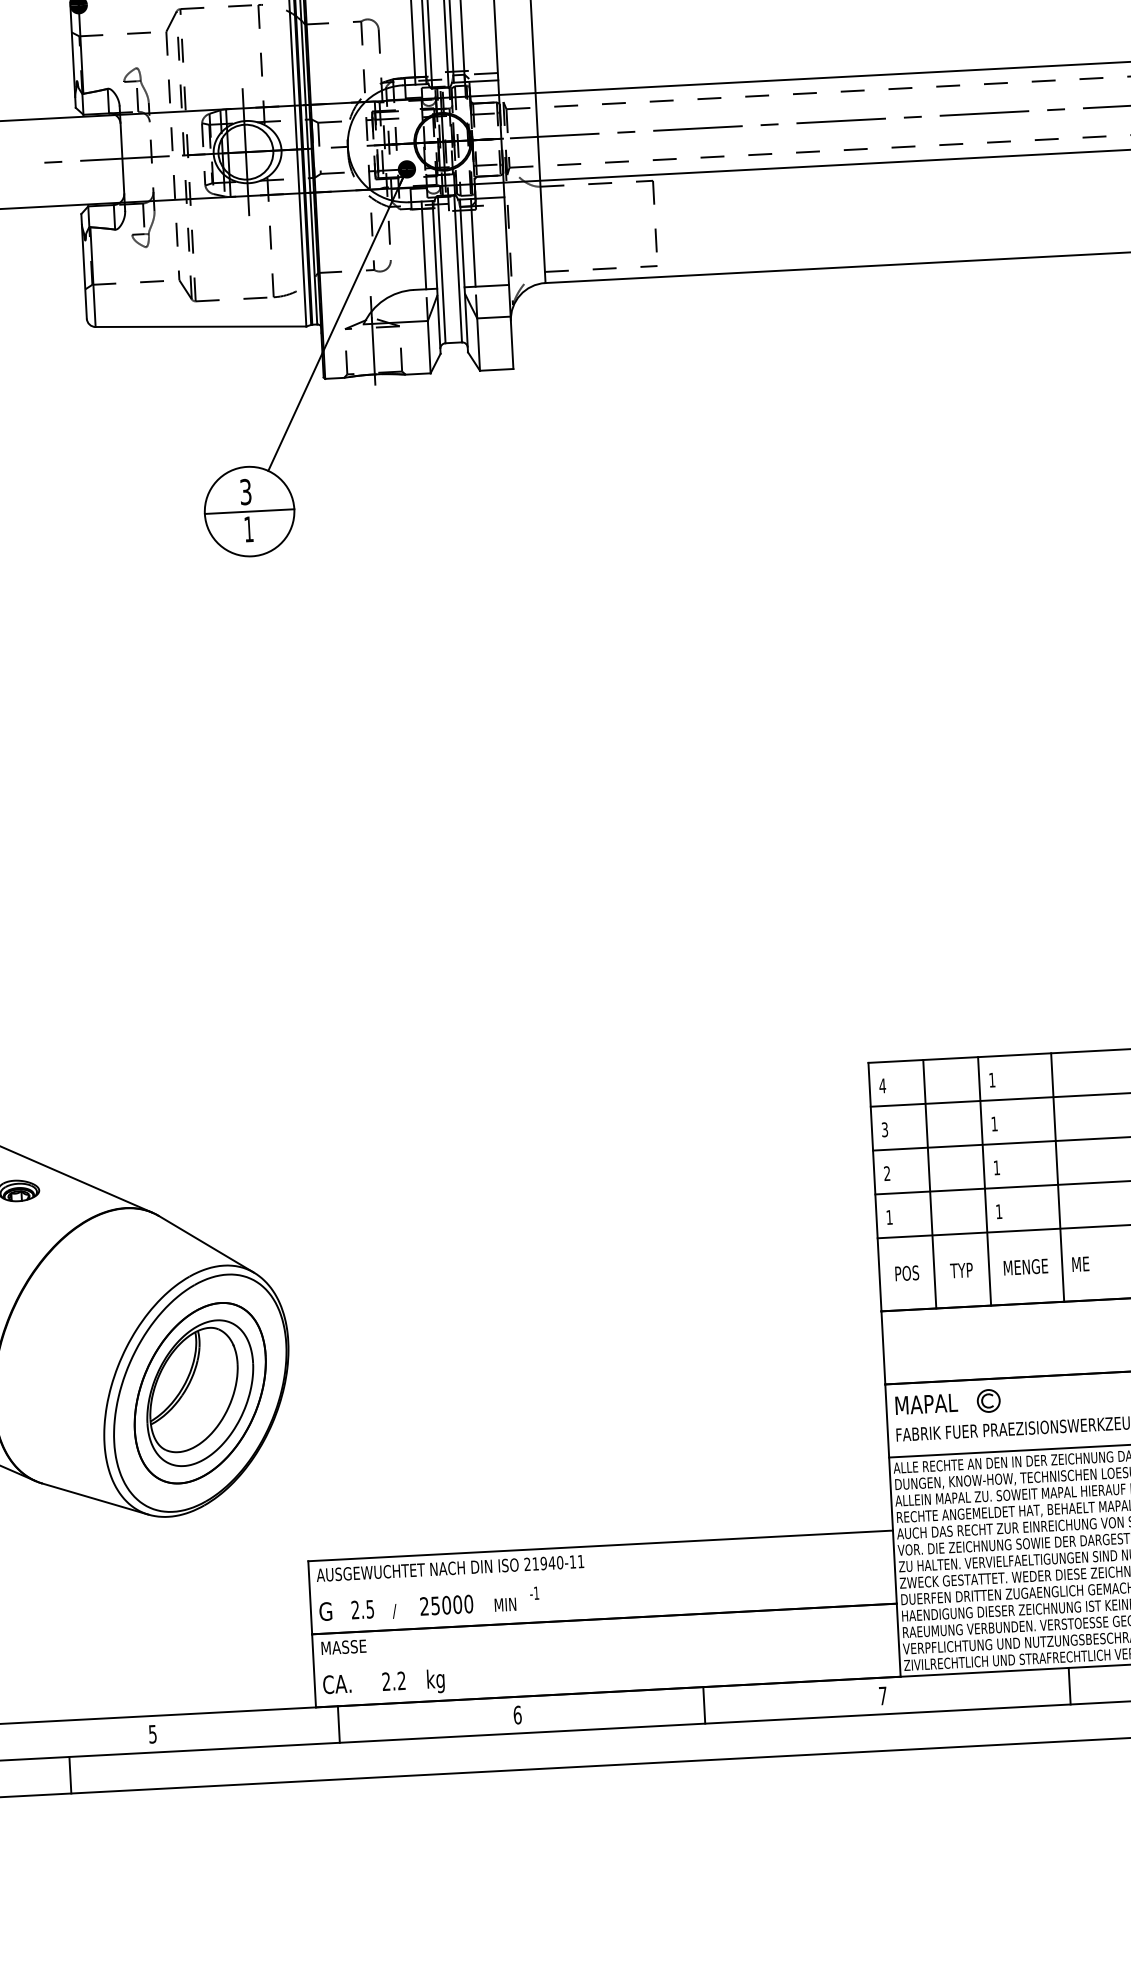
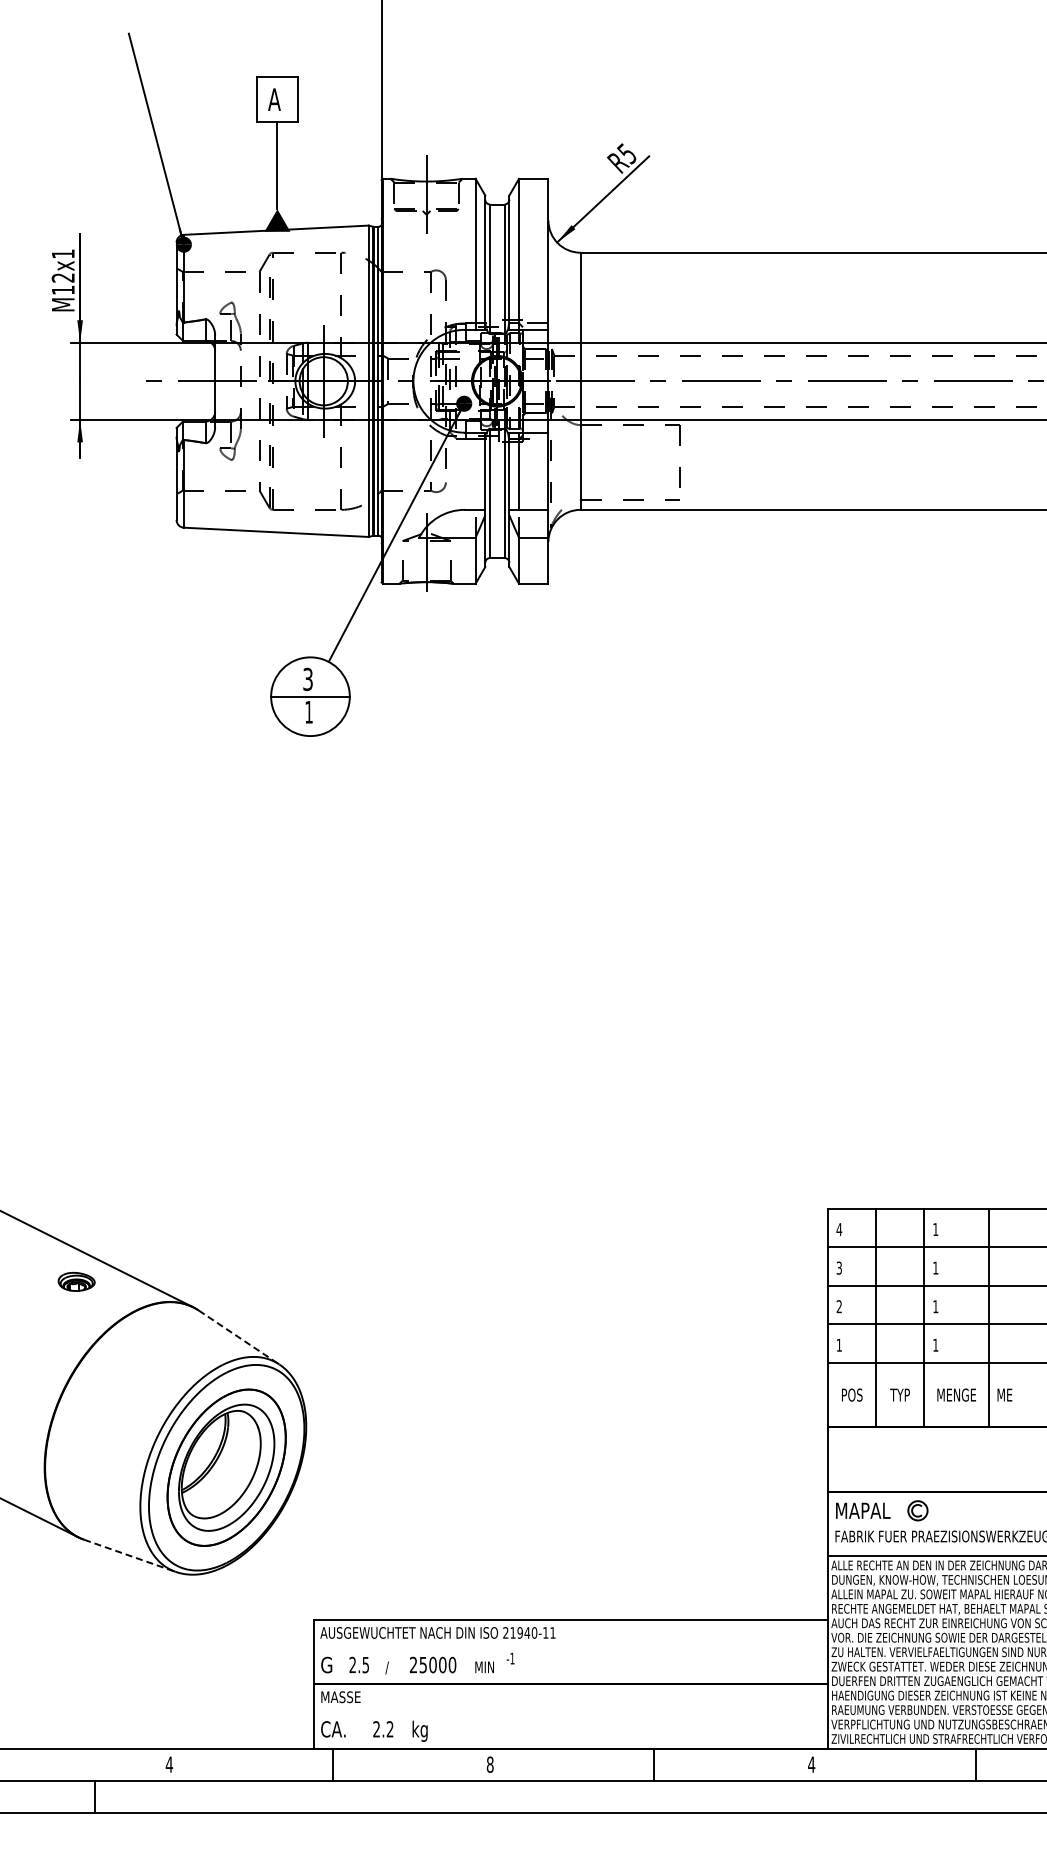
line: (423, 244) -> (475, 470), removed
line: (207, 1244) -> (239, 1337), solid -> dashed
line: (96, 1498) -> (130, 1555), solid -> dashed
text: (882, 1695) -> (811, 1764), 7 -> 4
text: (516, 1714) -> (489, 1764), 6 -> 8
text: (152, 1734) -> (169, 1764), 5 -> 4

